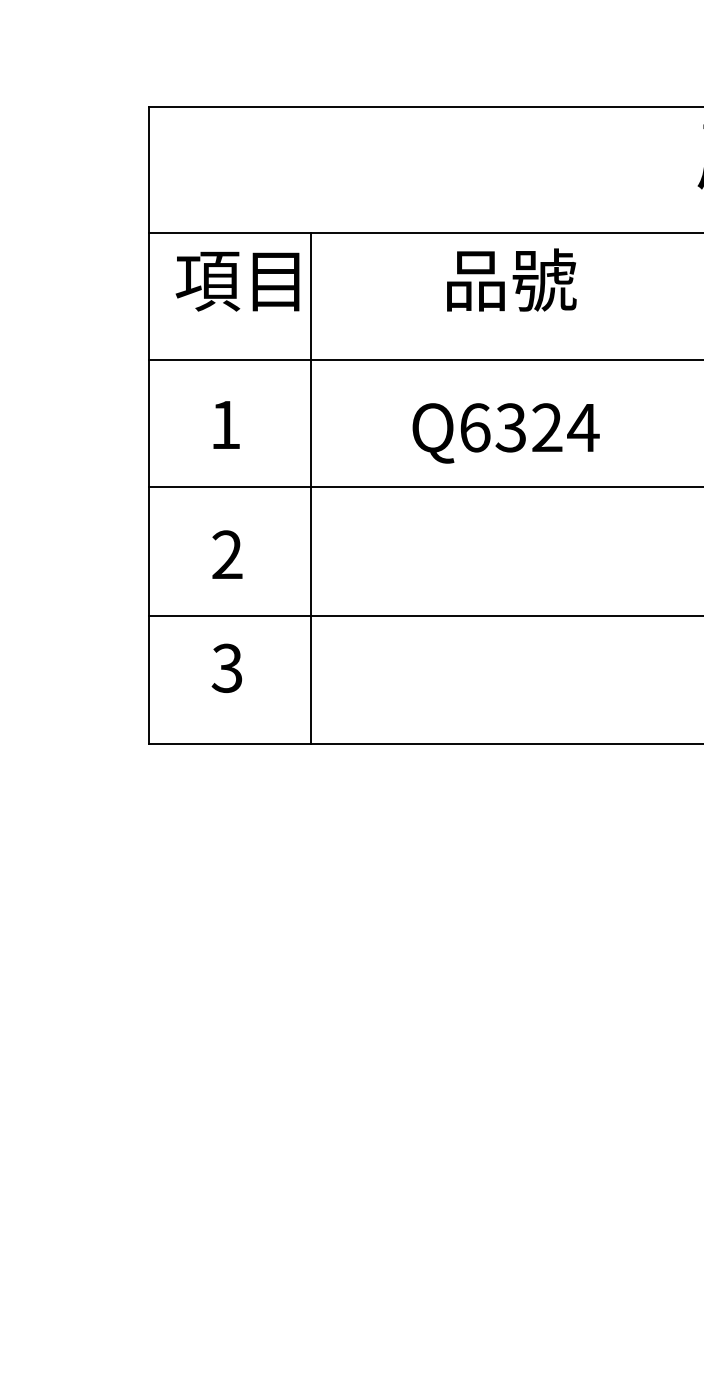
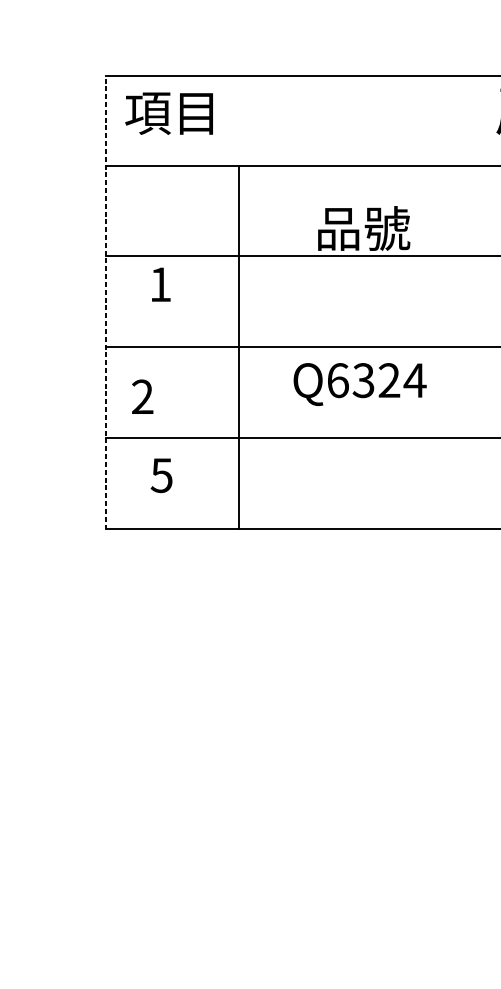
text: (511, 279) -> (363, 228), moved
text: (237, 281) -> (169, 113), moved
text: (226, 424) -> (161, 284), moved
line: (149, 425) -> (106, 302), solid -> dashed
text: (505, 433) -> (359, 384), moved
line: (310, 488) -> (238, 347), moved
text: (227, 554) -> (142, 396), moved
text: (227, 667) -> (161, 474), 3 -> 5

